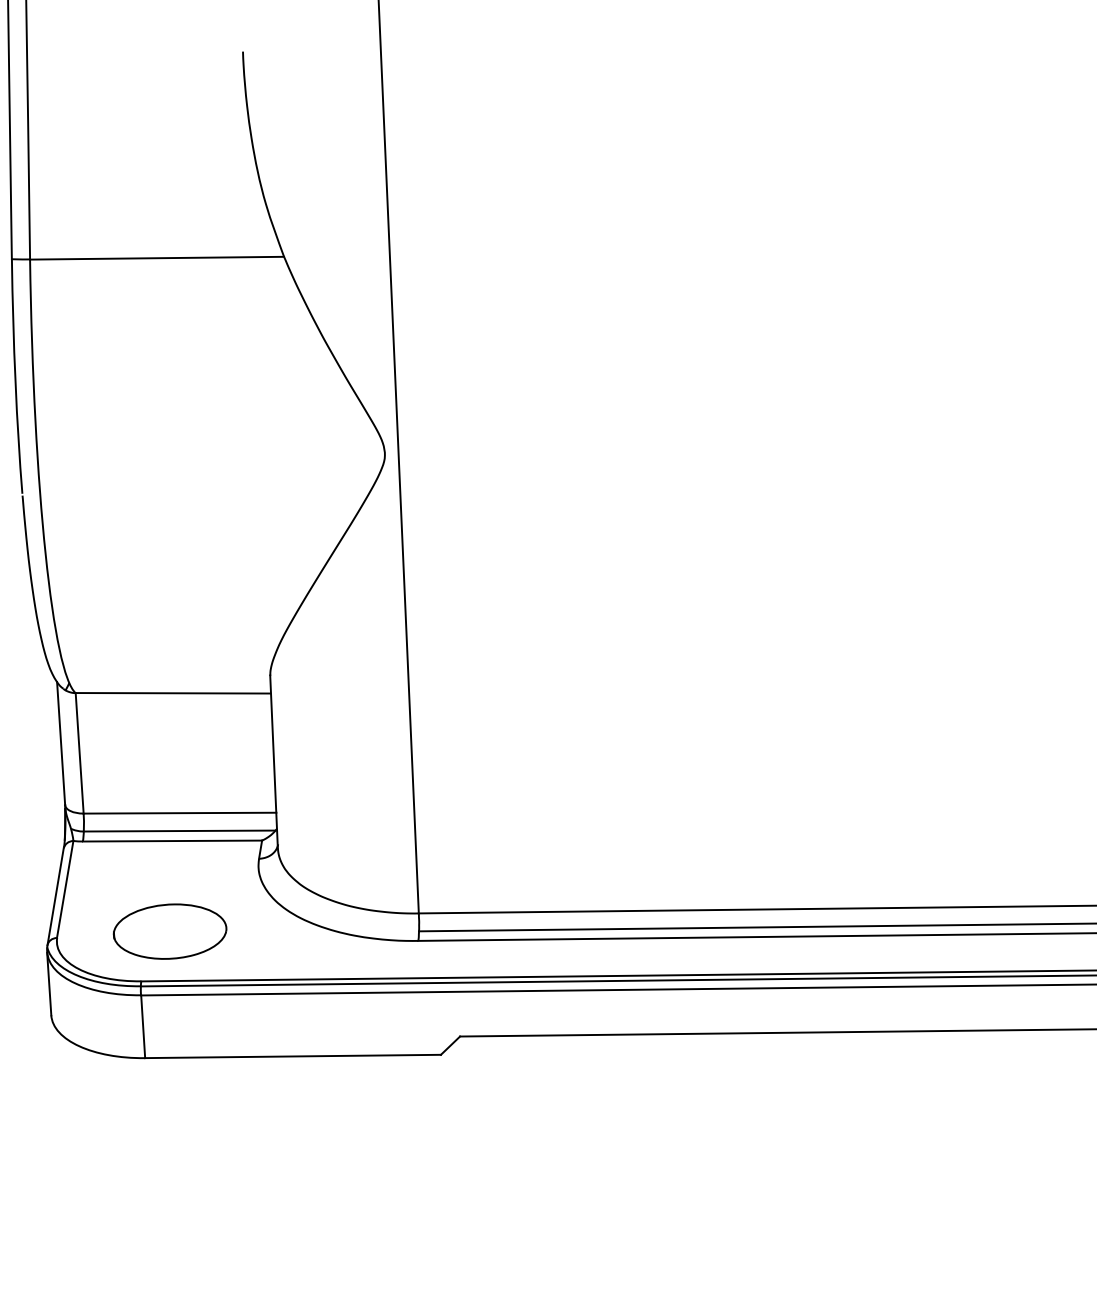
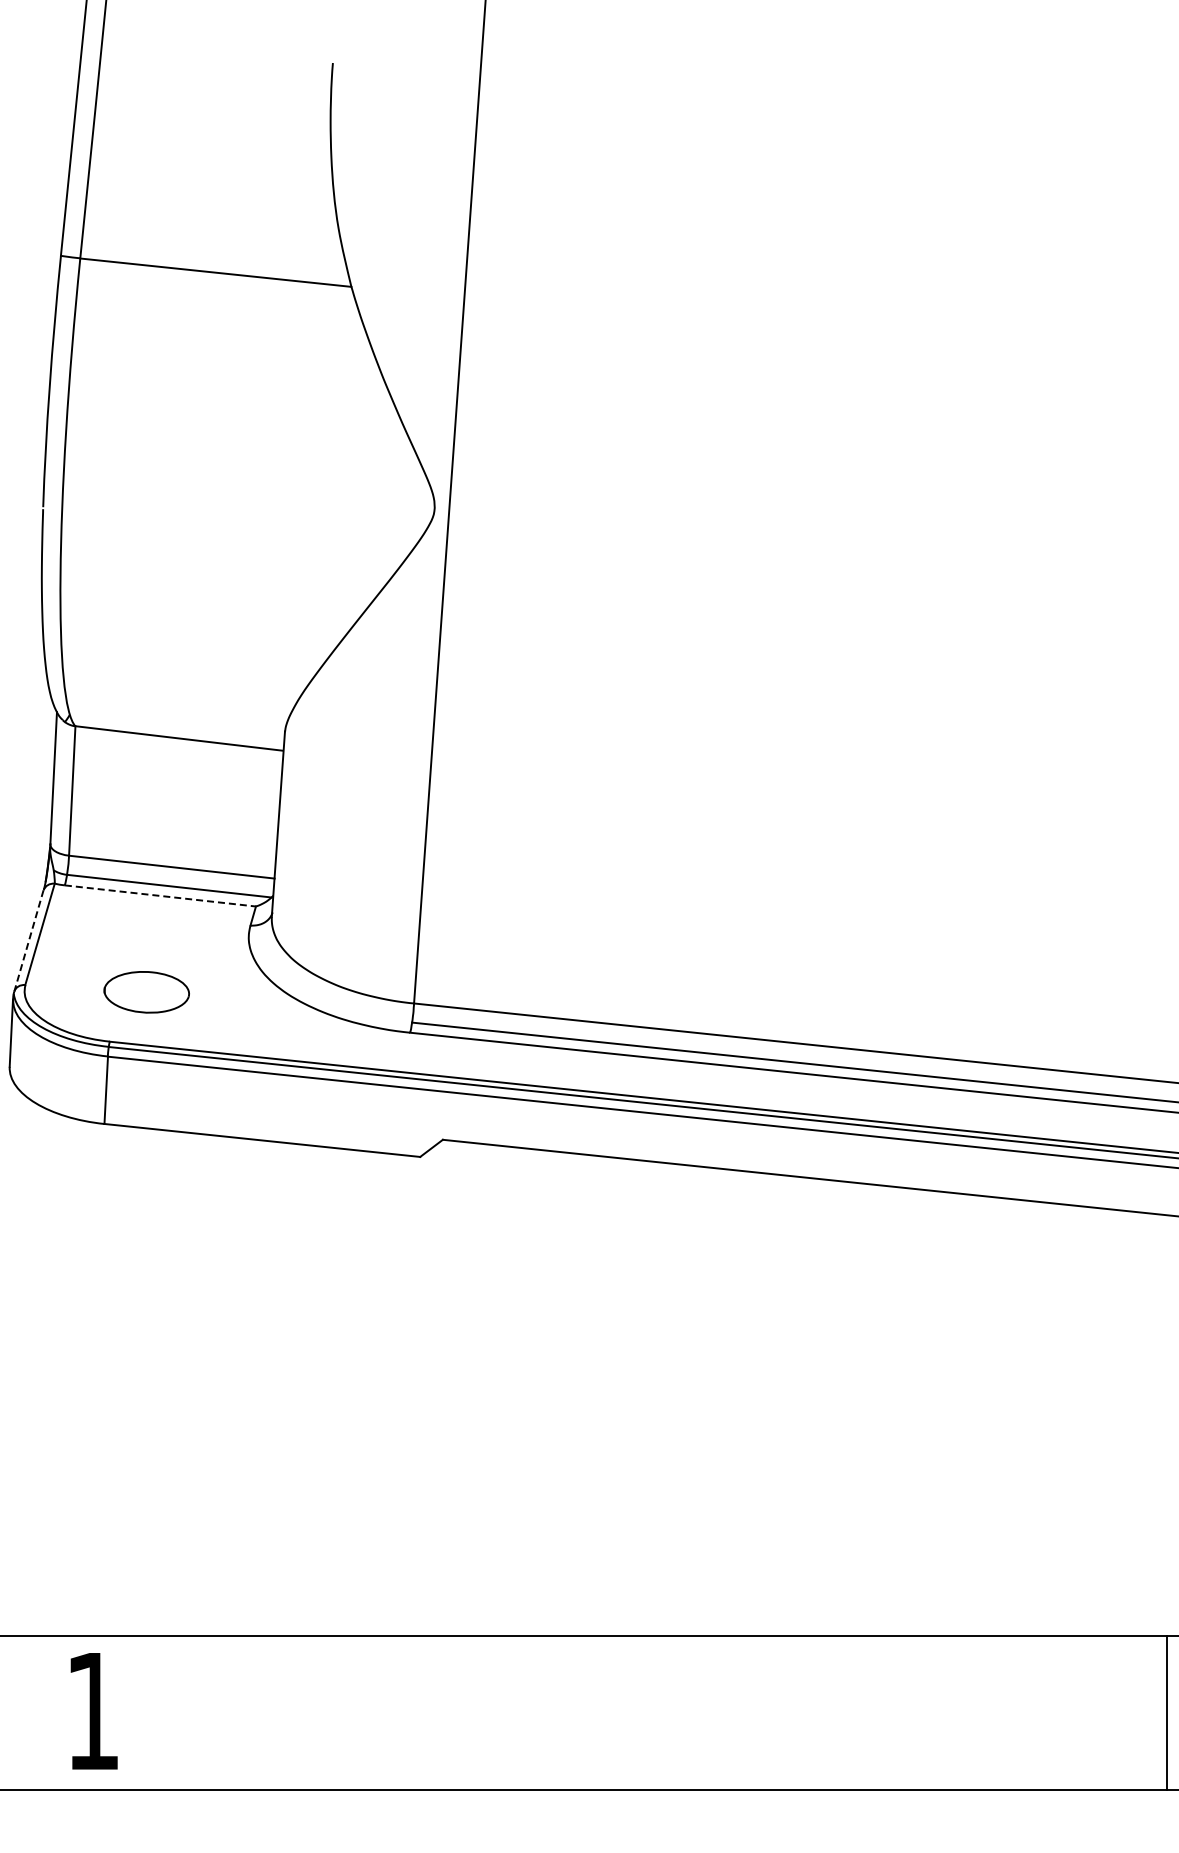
line: (172, 841) -> (160, 896), solid -> dashed
line: (55, 896) -> (28, 940), solid -> dashed
part: (169, 931) -> (146, 992), size x0.7

